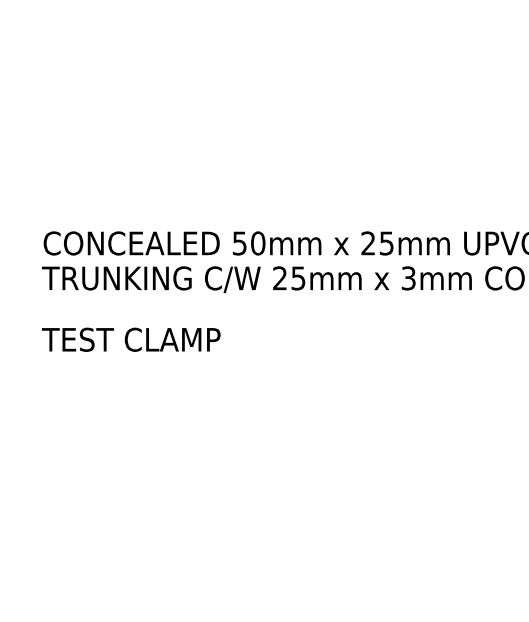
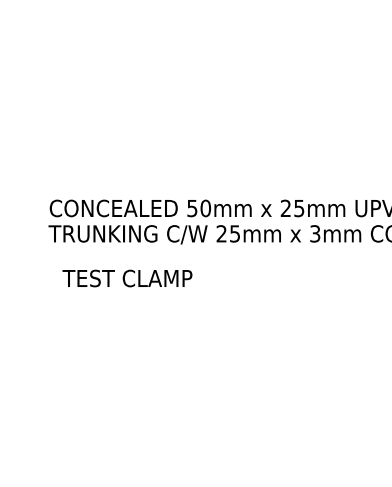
text: (131, 339) -> (127, 278), moved

